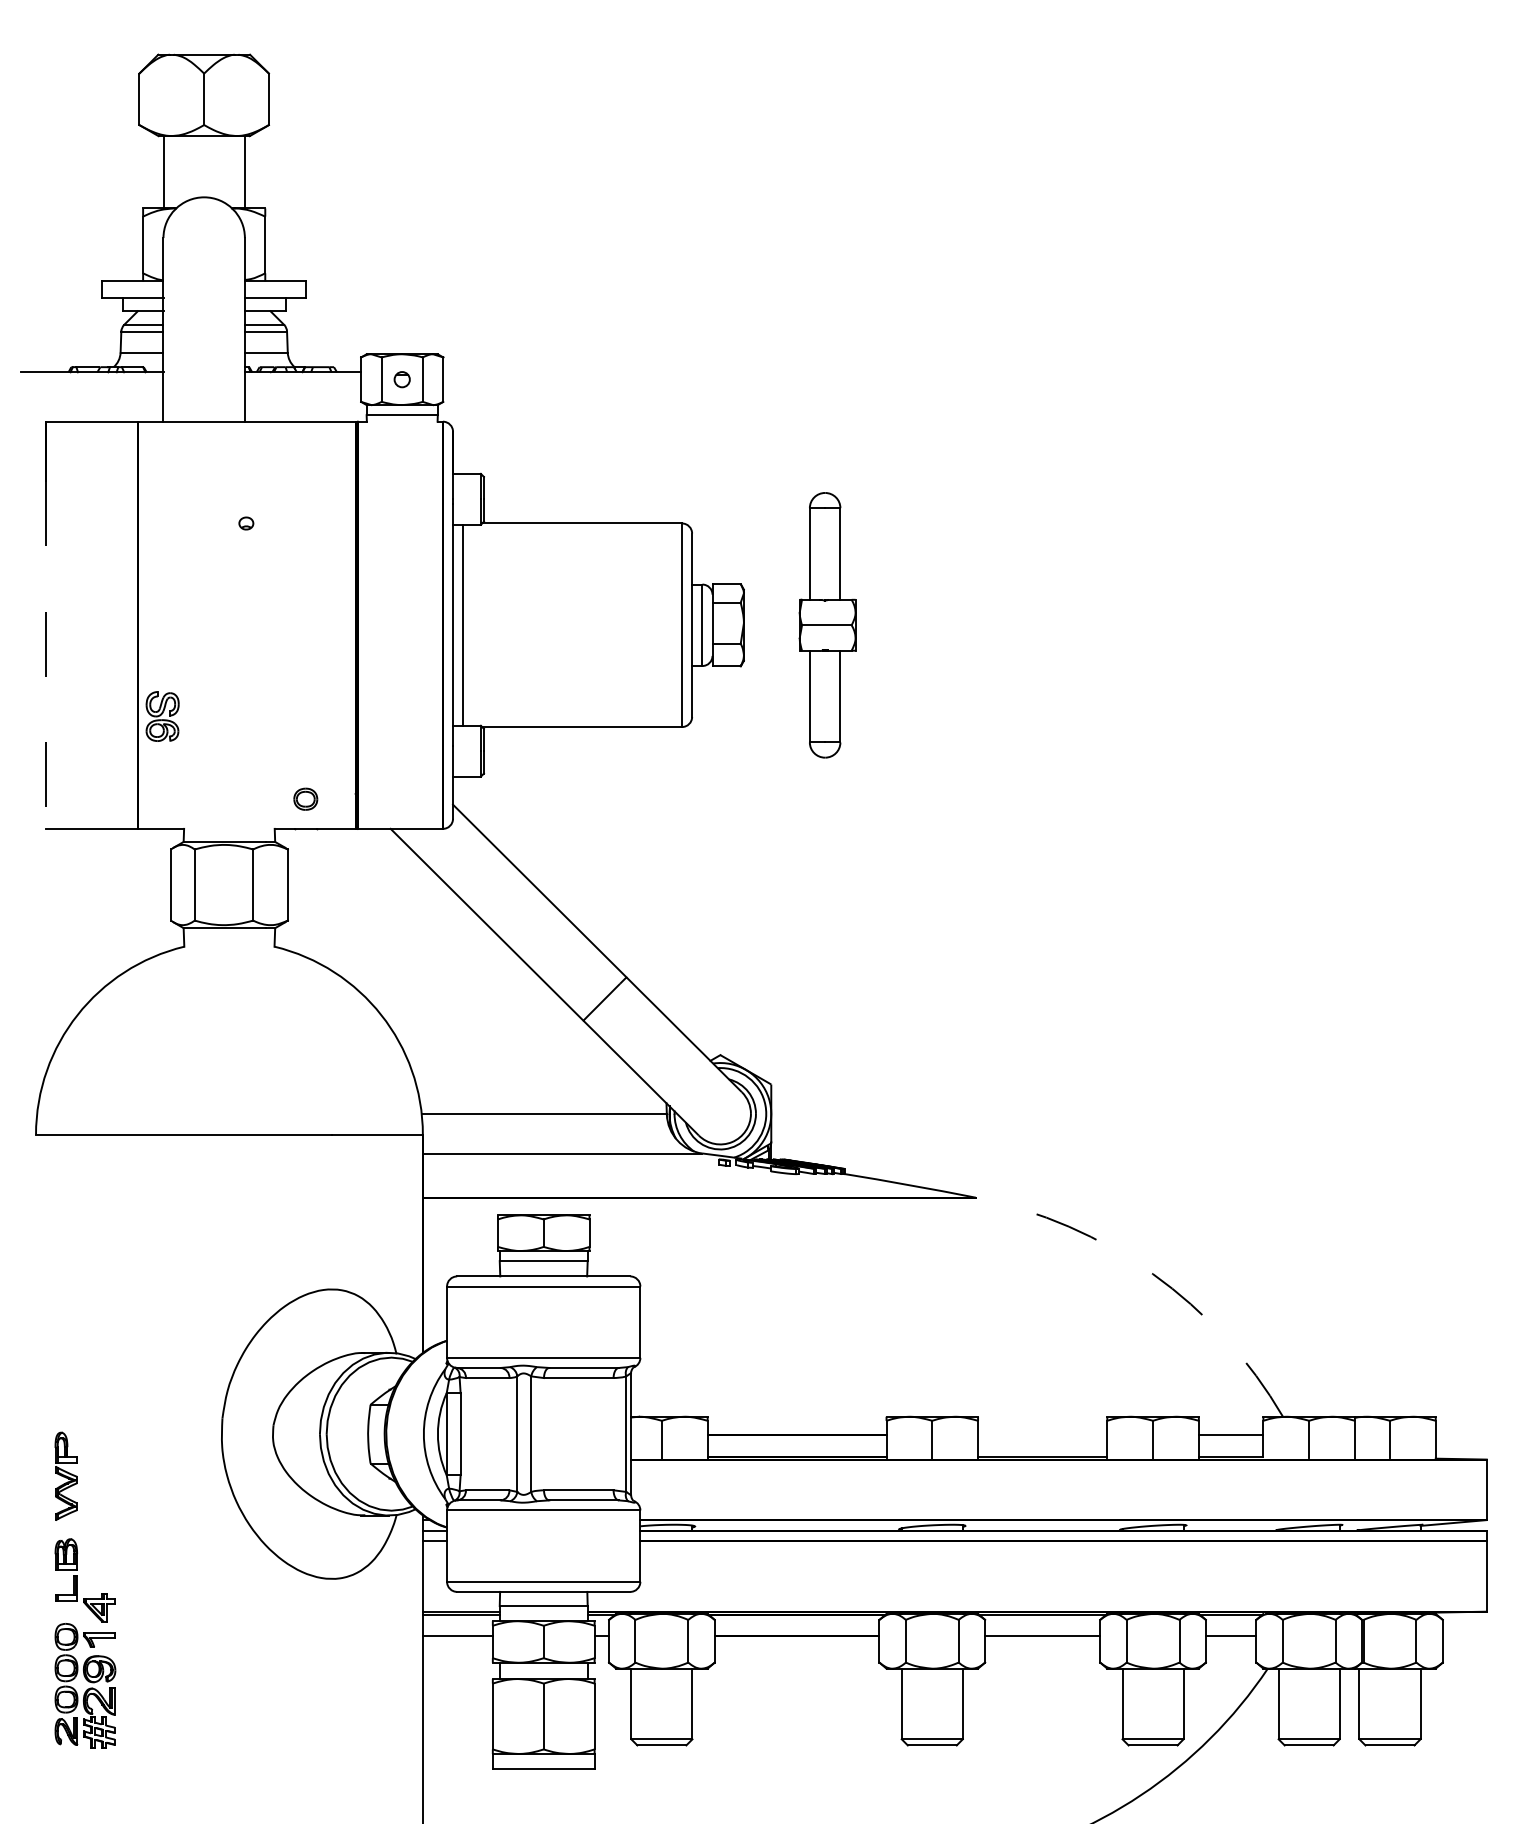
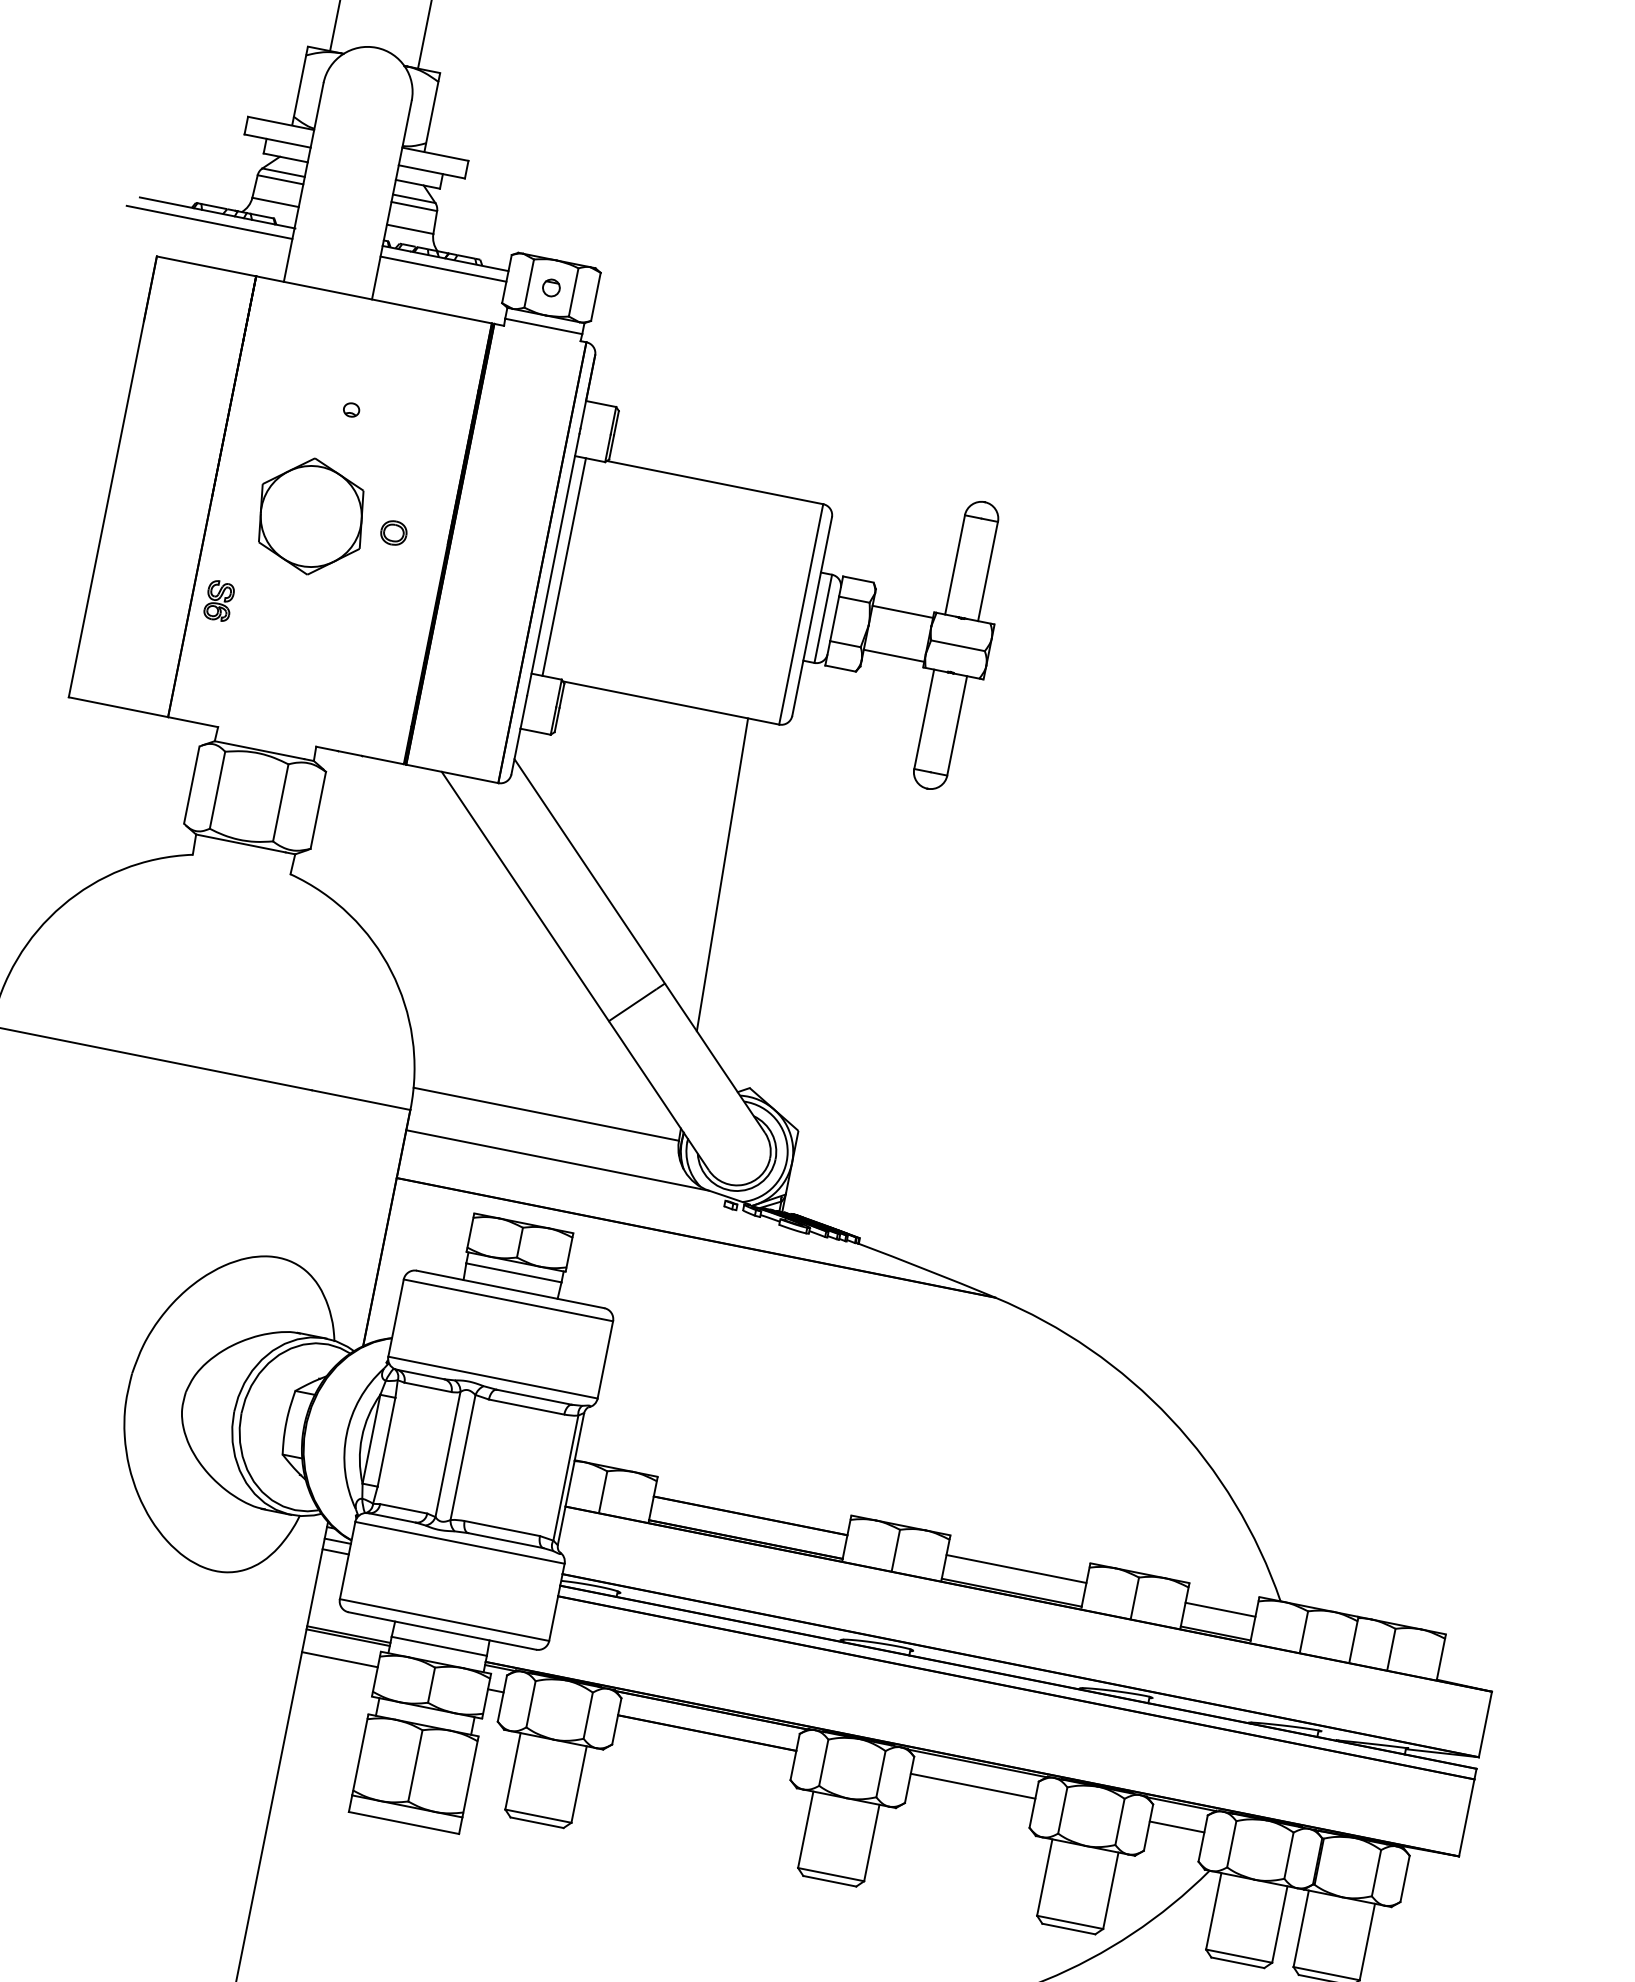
line: (86, 382) -> (209, 222), added
line: (302, 382) -> (442, 269), added
line: (771, 604) -> (902, 611), added
part: (228, 625) -> (310, 516), added
line: (771, 645) -> (893, 655), added
line: (46, 655) -> (106, 509), dashed -> solid
part: (162, 716) -> (219, 600), size x0.71
part: (305, 798) -> (393, 532), moved
line: (658, 870) -> (722, 874), added
arc: (1153, 1274) -> (1171, 1419), dashed -> solid
line: (1042, 1434) -> (1016, 1568), added

